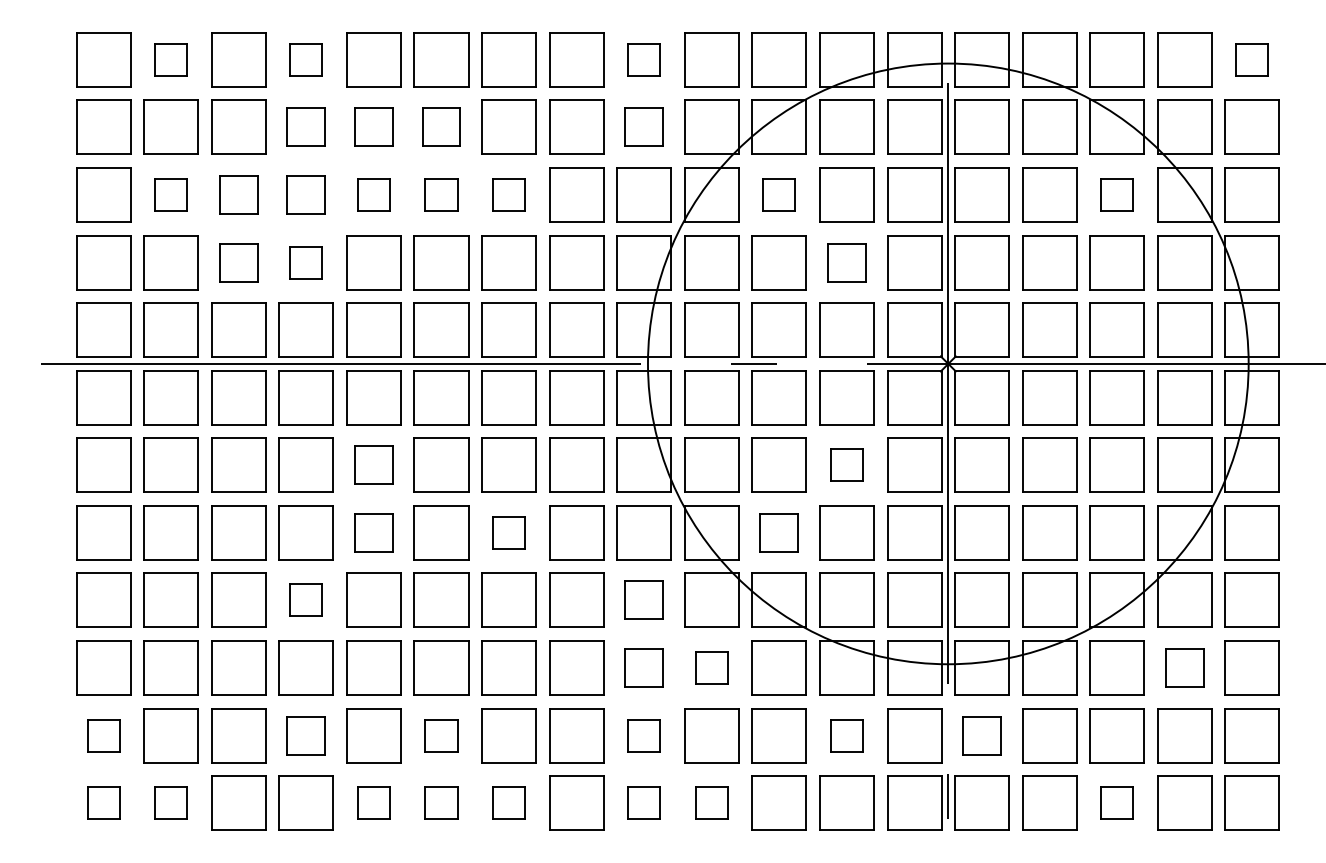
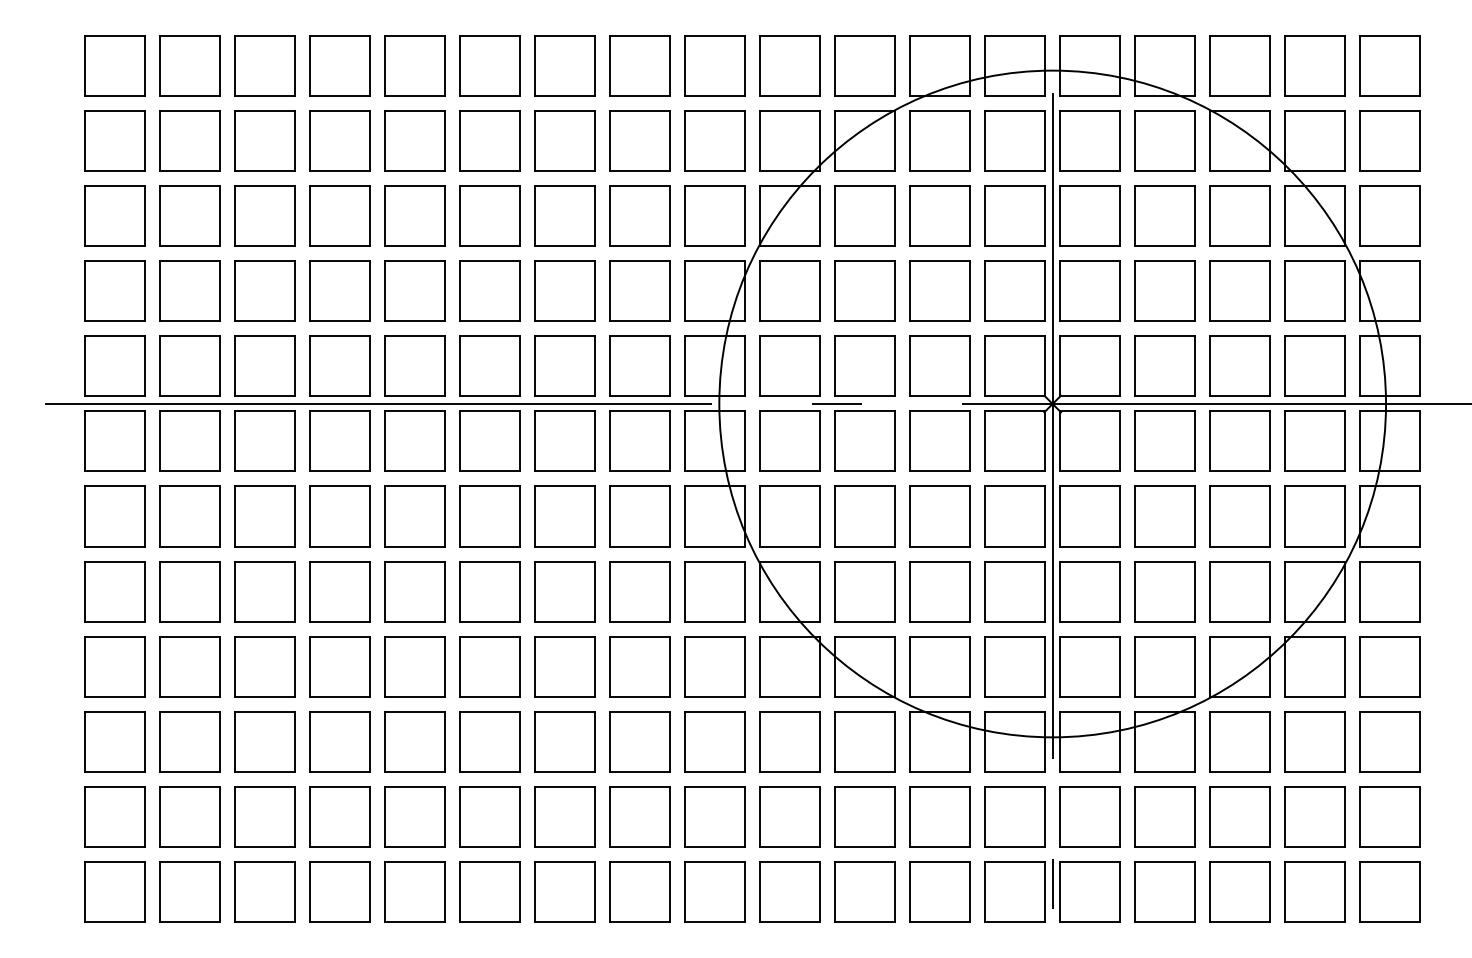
part: (170, 59) -> (189, 66), size x1.67
part: (305, 59) -> (339, 66), size x1.67
part: (643, 59) -> (714, 66), size x1.67
part: (1251, 59) -> (1389, 66), size x1.67
part: (305, 126) -> (339, 140), size x1.43
part: (373, 126) -> (414, 140), size x1.43
part: (441, 126) -> (490, 140), size x1.43
part: (643, 126) -> (714, 140), size x1.43
part: (170, 194) -> (189, 215), size x1.67
part: (238, 194) -> (264, 215), size x1.43
part: (305, 194) -> (339, 215), size x1.43
part: (373, 194) -> (414, 215), size x1.67
part: (441, 194) -> (490, 215), size x1.67
part: (508, 194) -> (564, 215), size x1.67
part: (778, 194) -> (864, 215), size x1.67
part: (1116, 194) -> (1239, 215), size x1.67
part: (238, 262) -> (264, 291), size x1.43
part: (305, 262) -> (339, 291), size x1.67
part: (846, 262) -> (939, 291), size x1.43
part: (373, 464) -> (414, 515), size x1.43
part: (846, 464) -> (939, 515), size x1.67
part: (373, 532) -> (414, 591), size x1.43
part: (508, 532) -> (564, 591), size x1.67
part: (778, 532) -> (864, 591), size x1.43
part: (305, 599) -> (339, 665), size x1.67
part: (643, 599) -> (714, 665), size x1.43
part: (643, 667) -> (714, 740), size x1.43
part: (711, 667) -> (789, 740), size x1.67
part: (1184, 667) -> (1314, 740), size x1.43
part: (103, 735) -> (115, 816), size x1.67
part: (305, 735) -> (339, 816), size x1.43
part: (441, 735) -> (490, 816), size x1.67
part: (643, 735) -> (714, 816), size x1.67
part: (846, 735) -> (939, 816), size x1.67
part: (981, 735) -> (1089, 816), size x1.43
part: (103, 802) -> (115, 890), size x1.67
part: (170, 802) -> (189, 890), size x1.67
part: (373, 802) -> (414, 890), size x1.67
part: (441, 802) -> (490, 890), size x1.67
part: (508, 802) -> (564, 890), size x1.67
part: (643, 802) -> (714, 890), size x1.67
part: (711, 802) -> (789, 890), size x1.67
part: (1116, 802) -> (1239, 890), size x1.67

